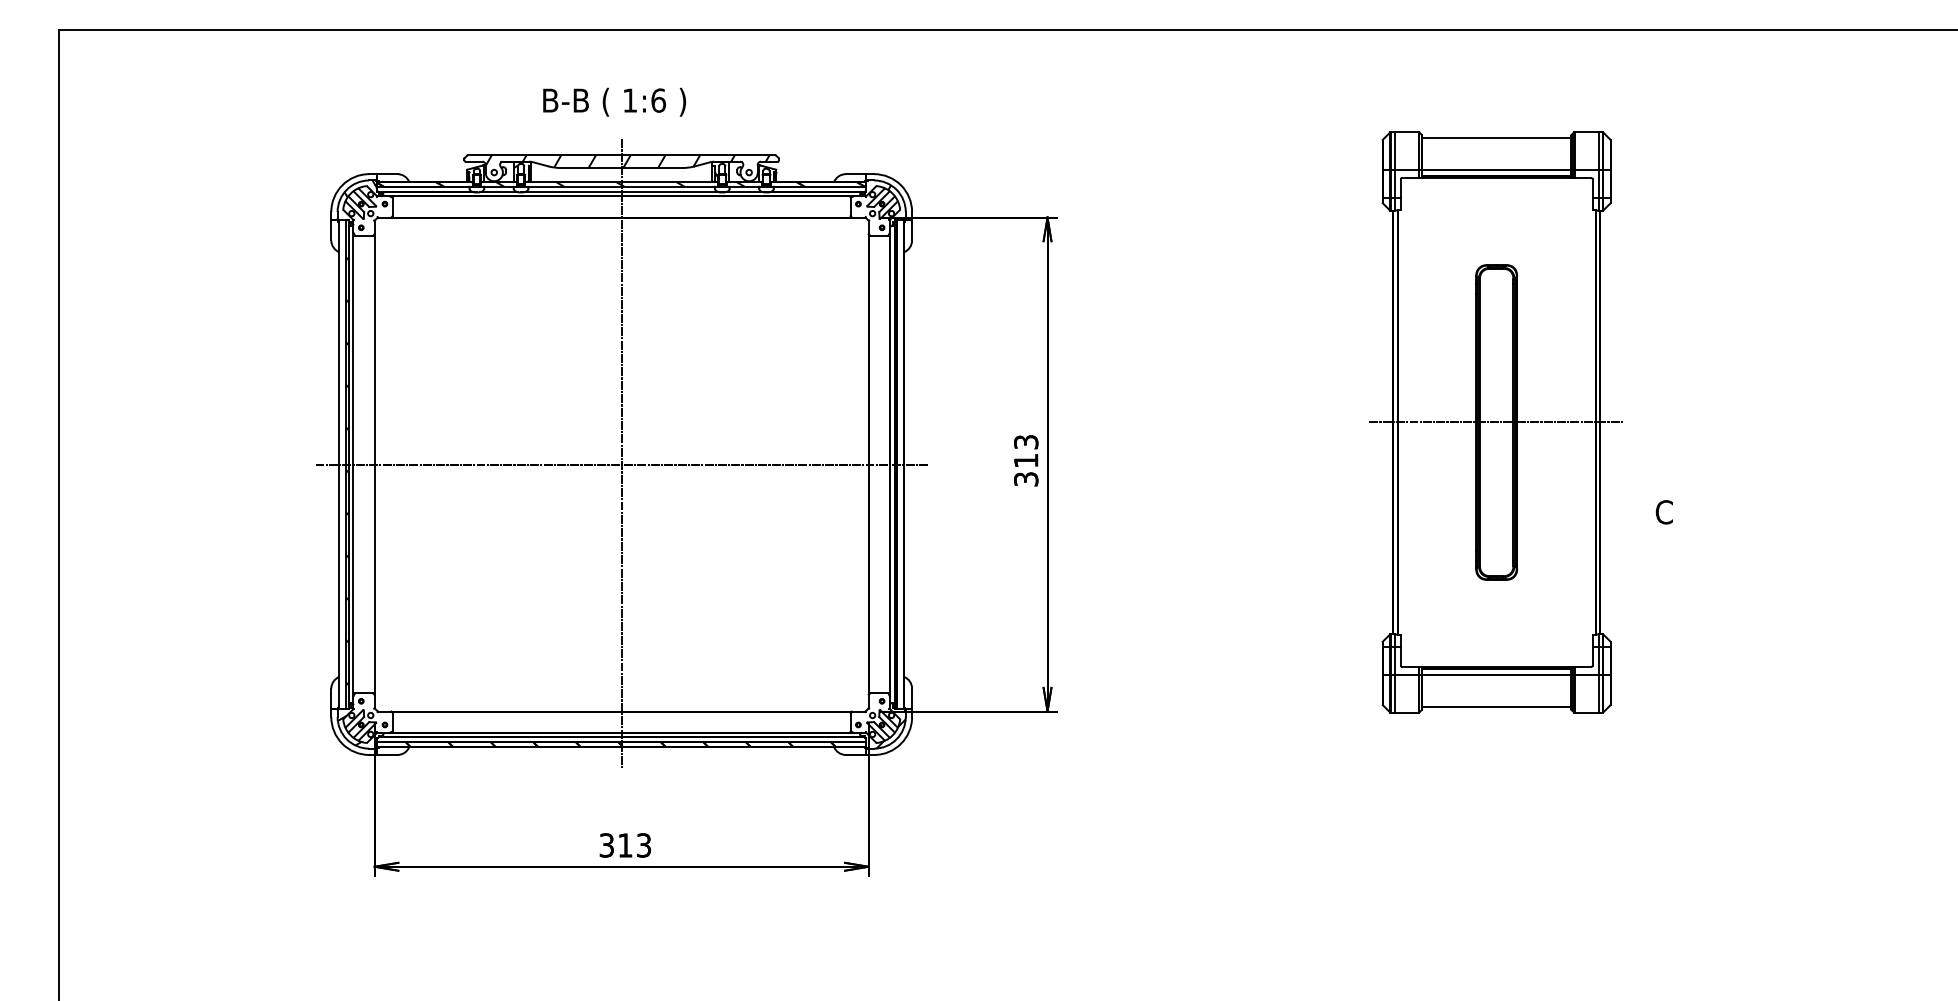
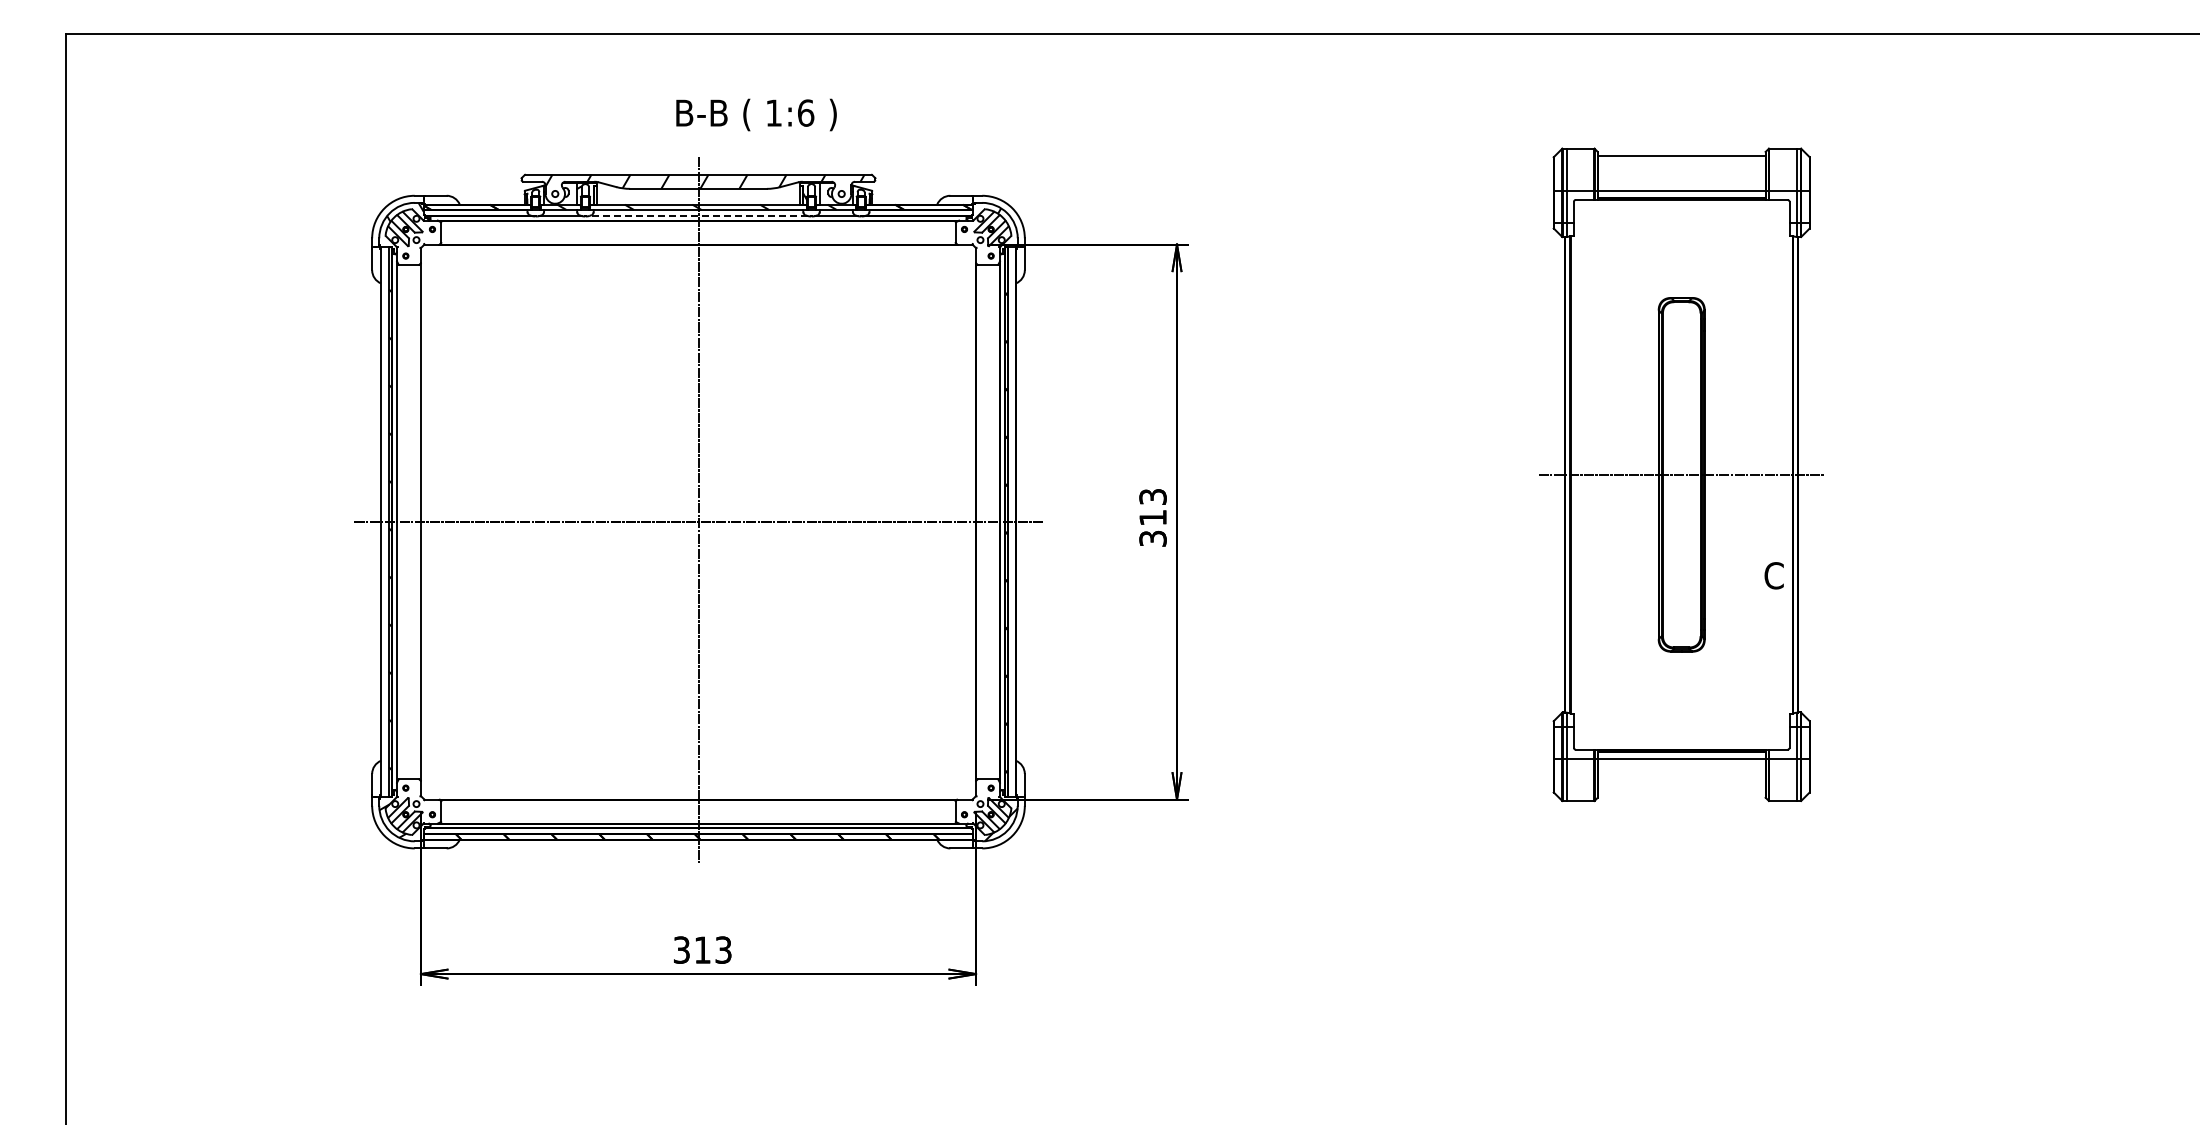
text: (614, 101) -> (756, 114), moved
line: (621, 192) -> (698, 216), solid -> dashed
text: (1663, 512) -> (1773, 575), moved
line: (1496, 706) -> (1681, 794), removed

